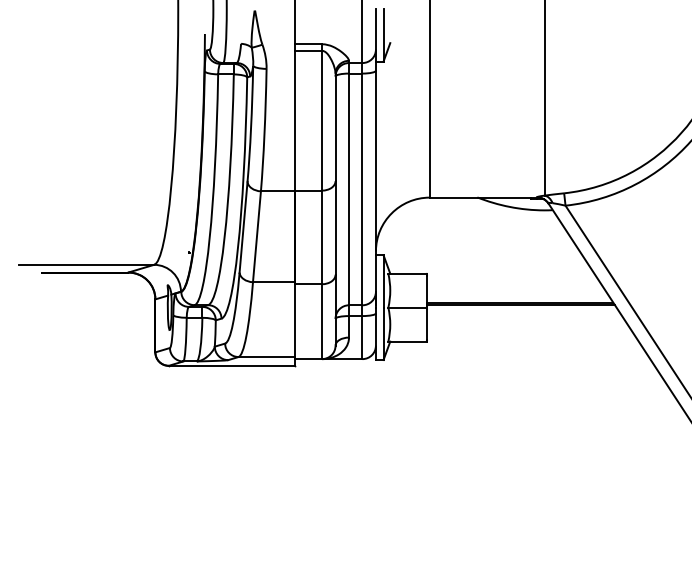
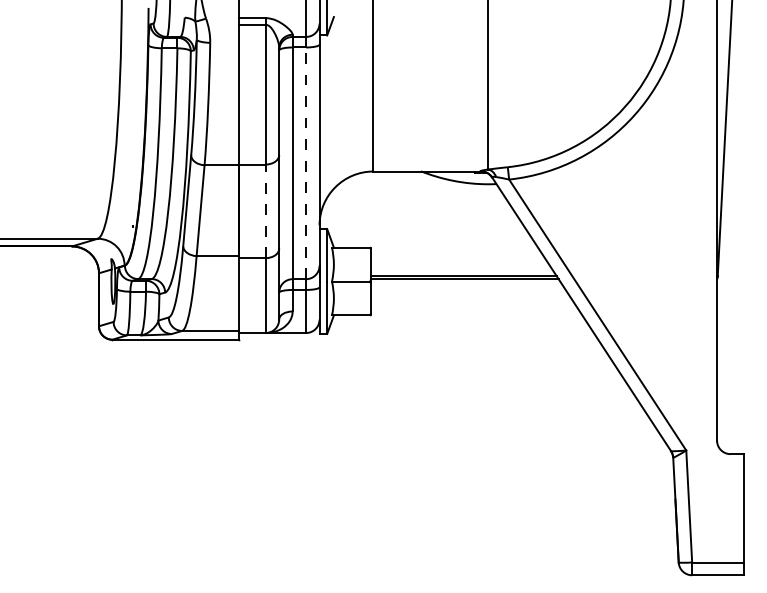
line: (362, 189) -> (306, 163), solid -> dashed
line: (321, 237) -> (265, 211), solid -> dashed

